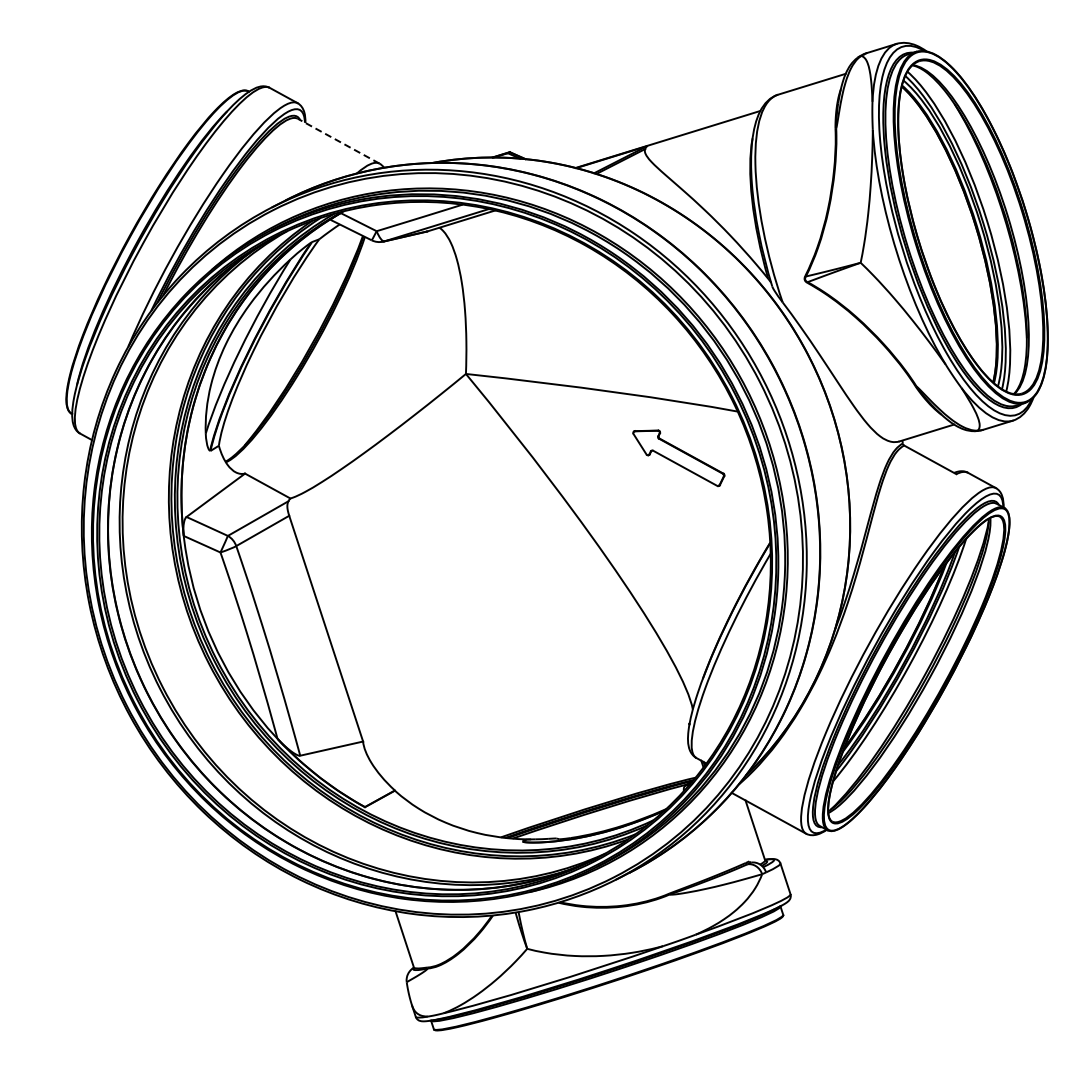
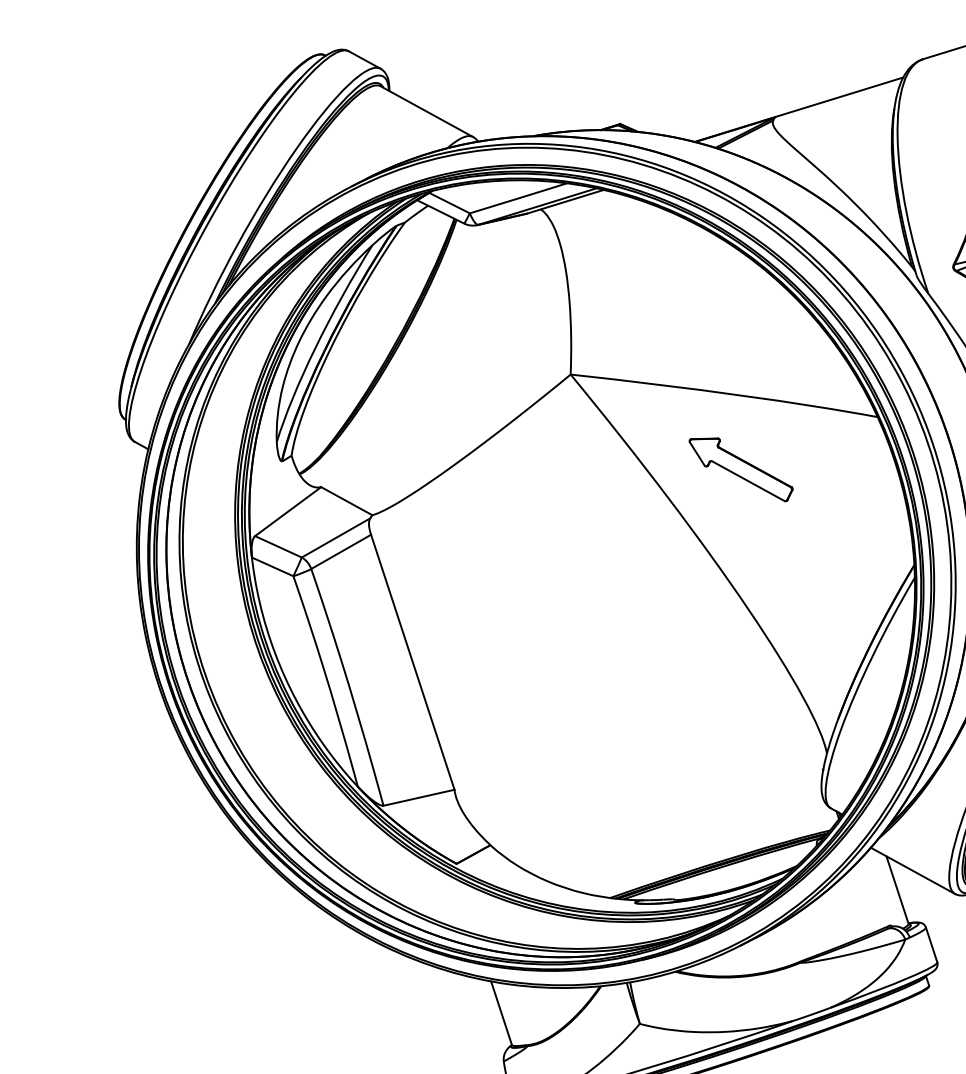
line: (338, 141) -> (426, 112), dashed -> solid
part: (678, 458) -> (740, 470), moved

